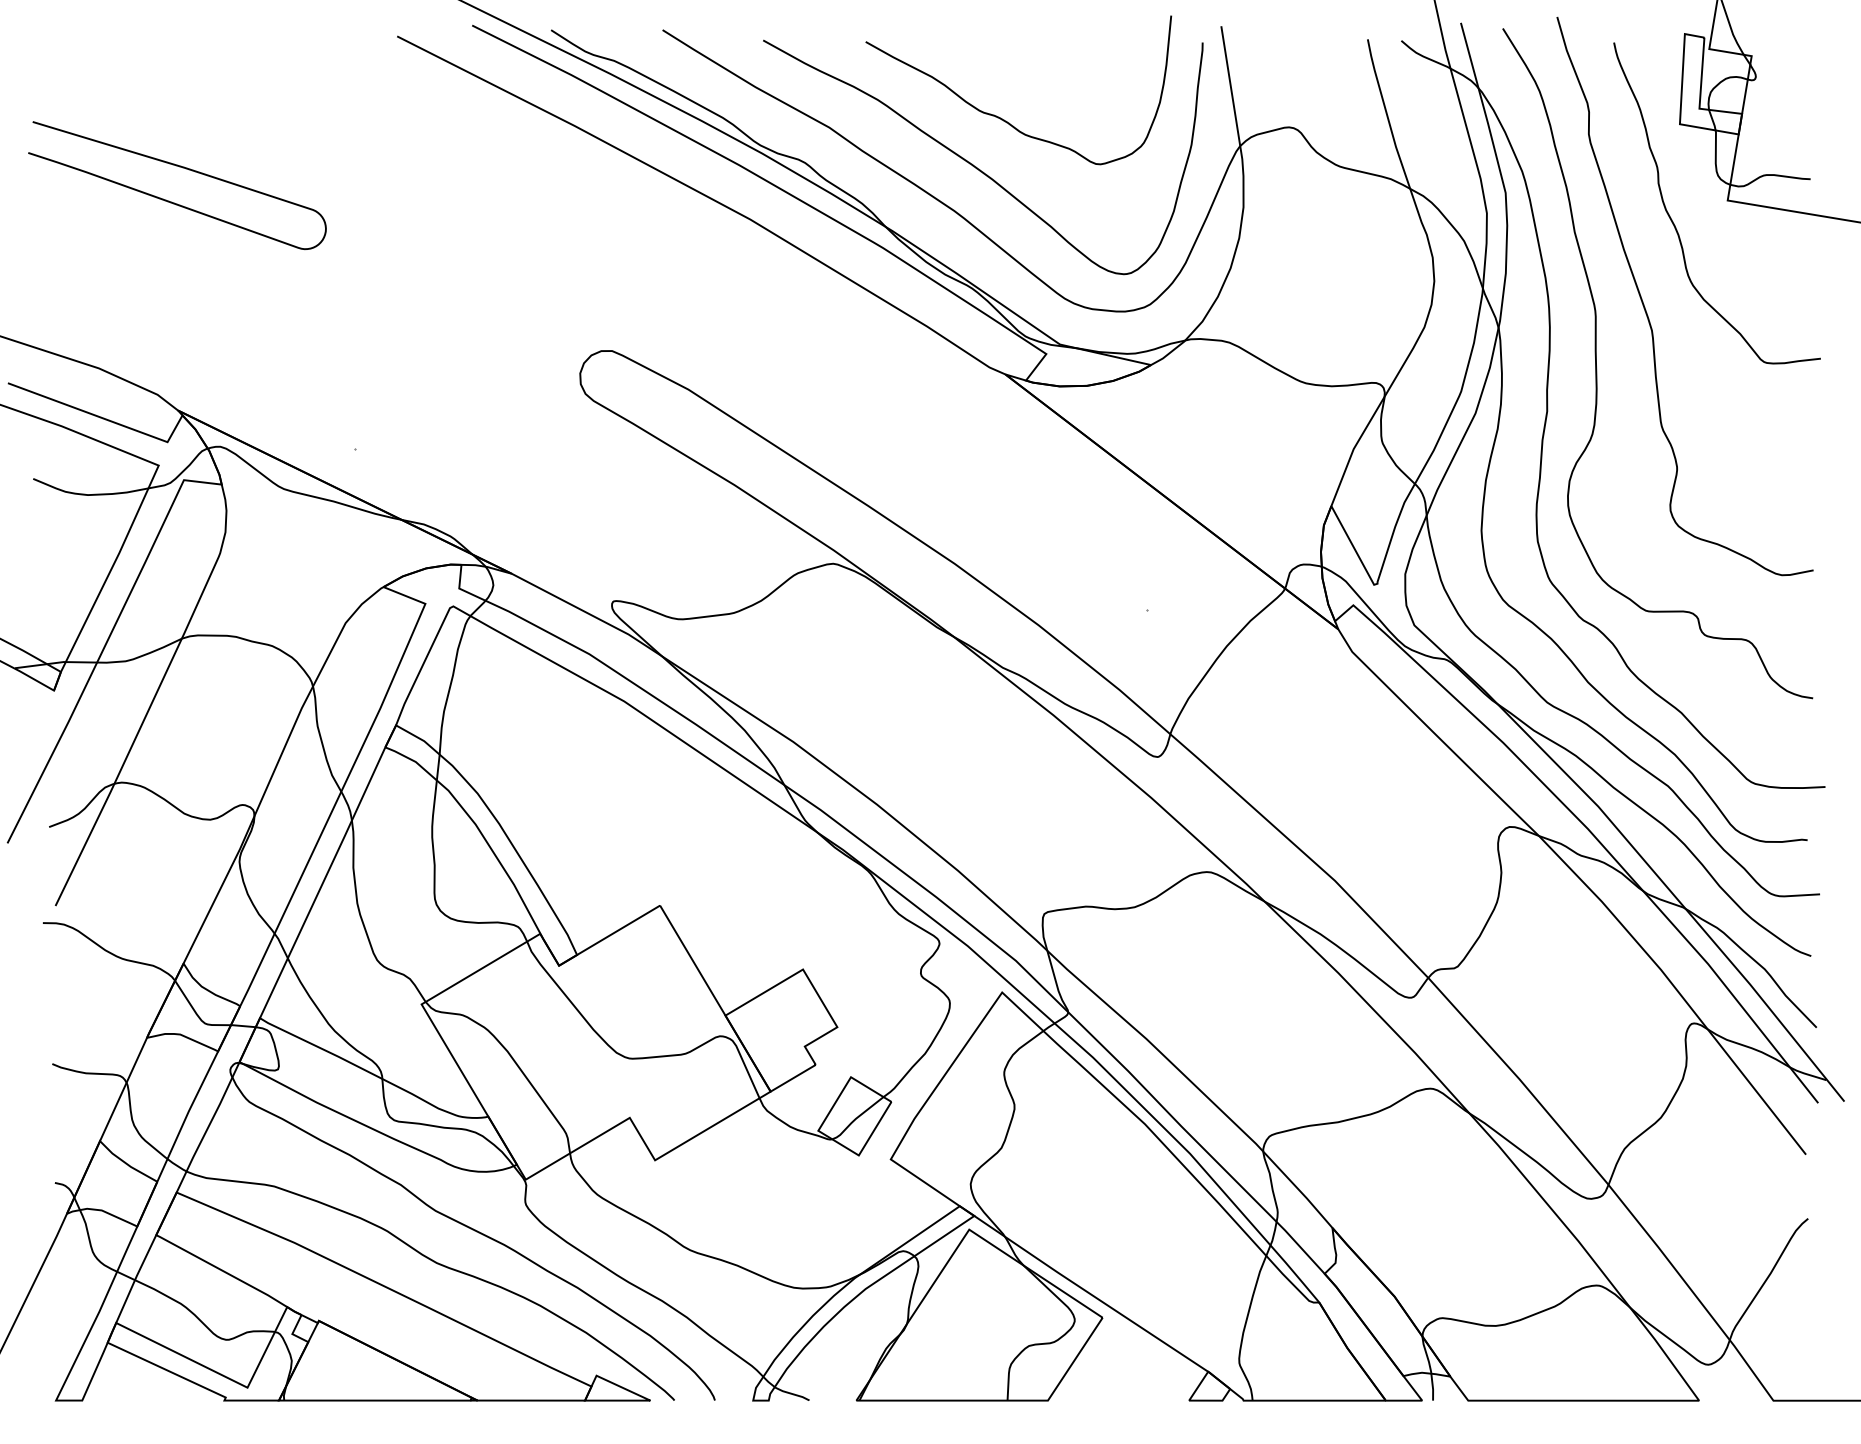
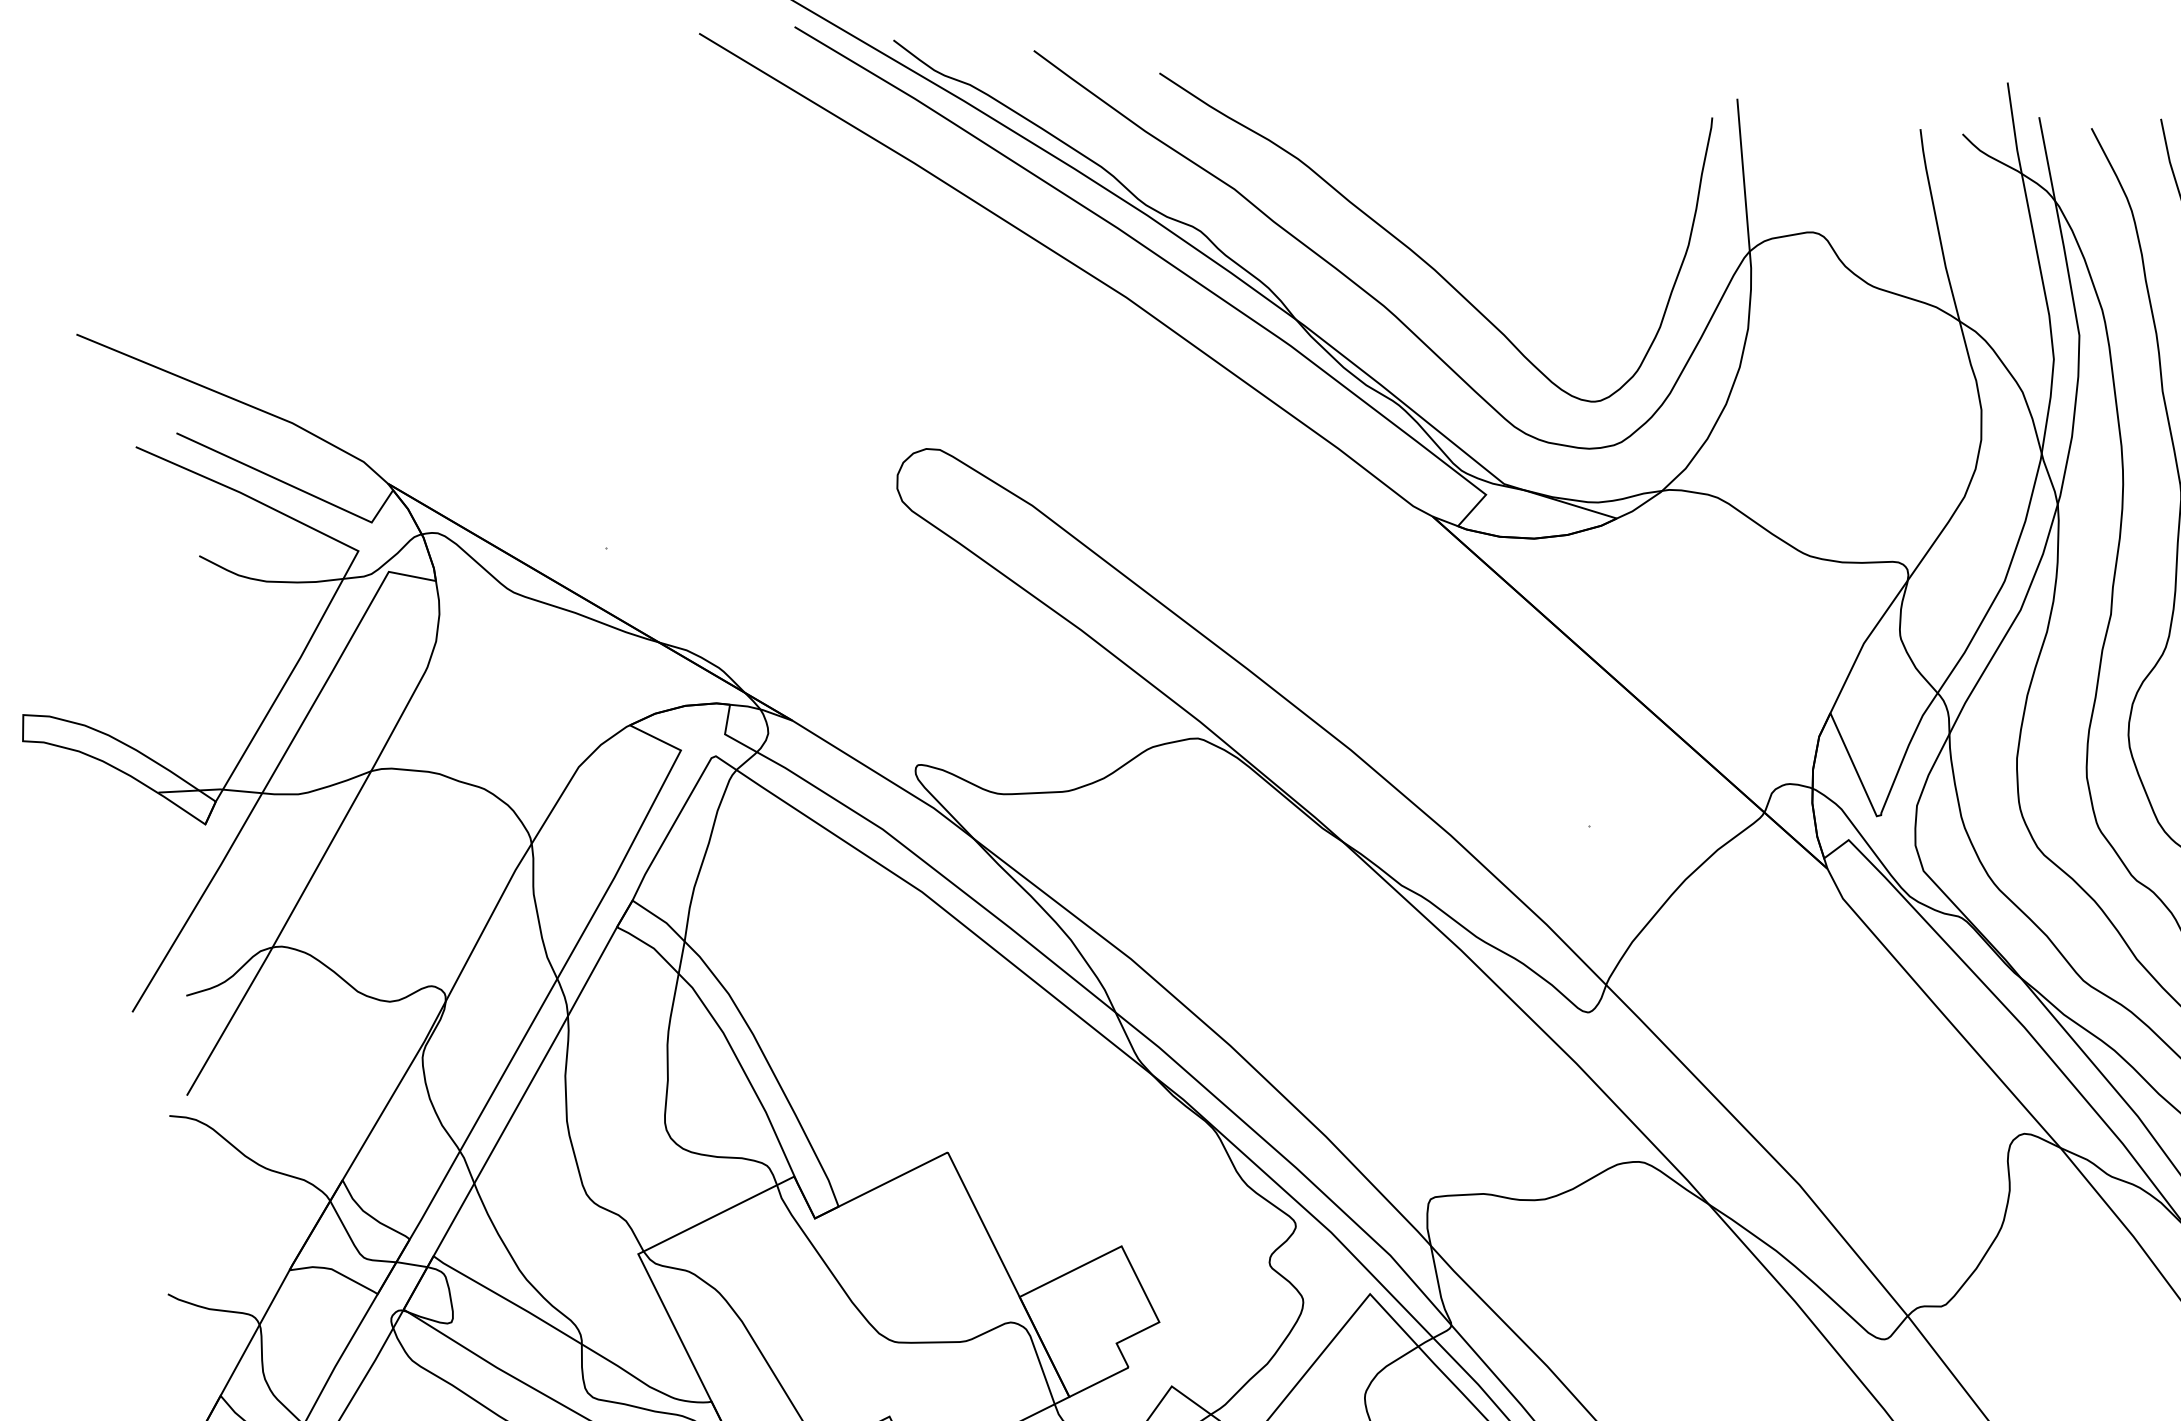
curve: (1004, 119) -> (1455, 195), removed
curve: (169, 200) -> (397, 218), removed

